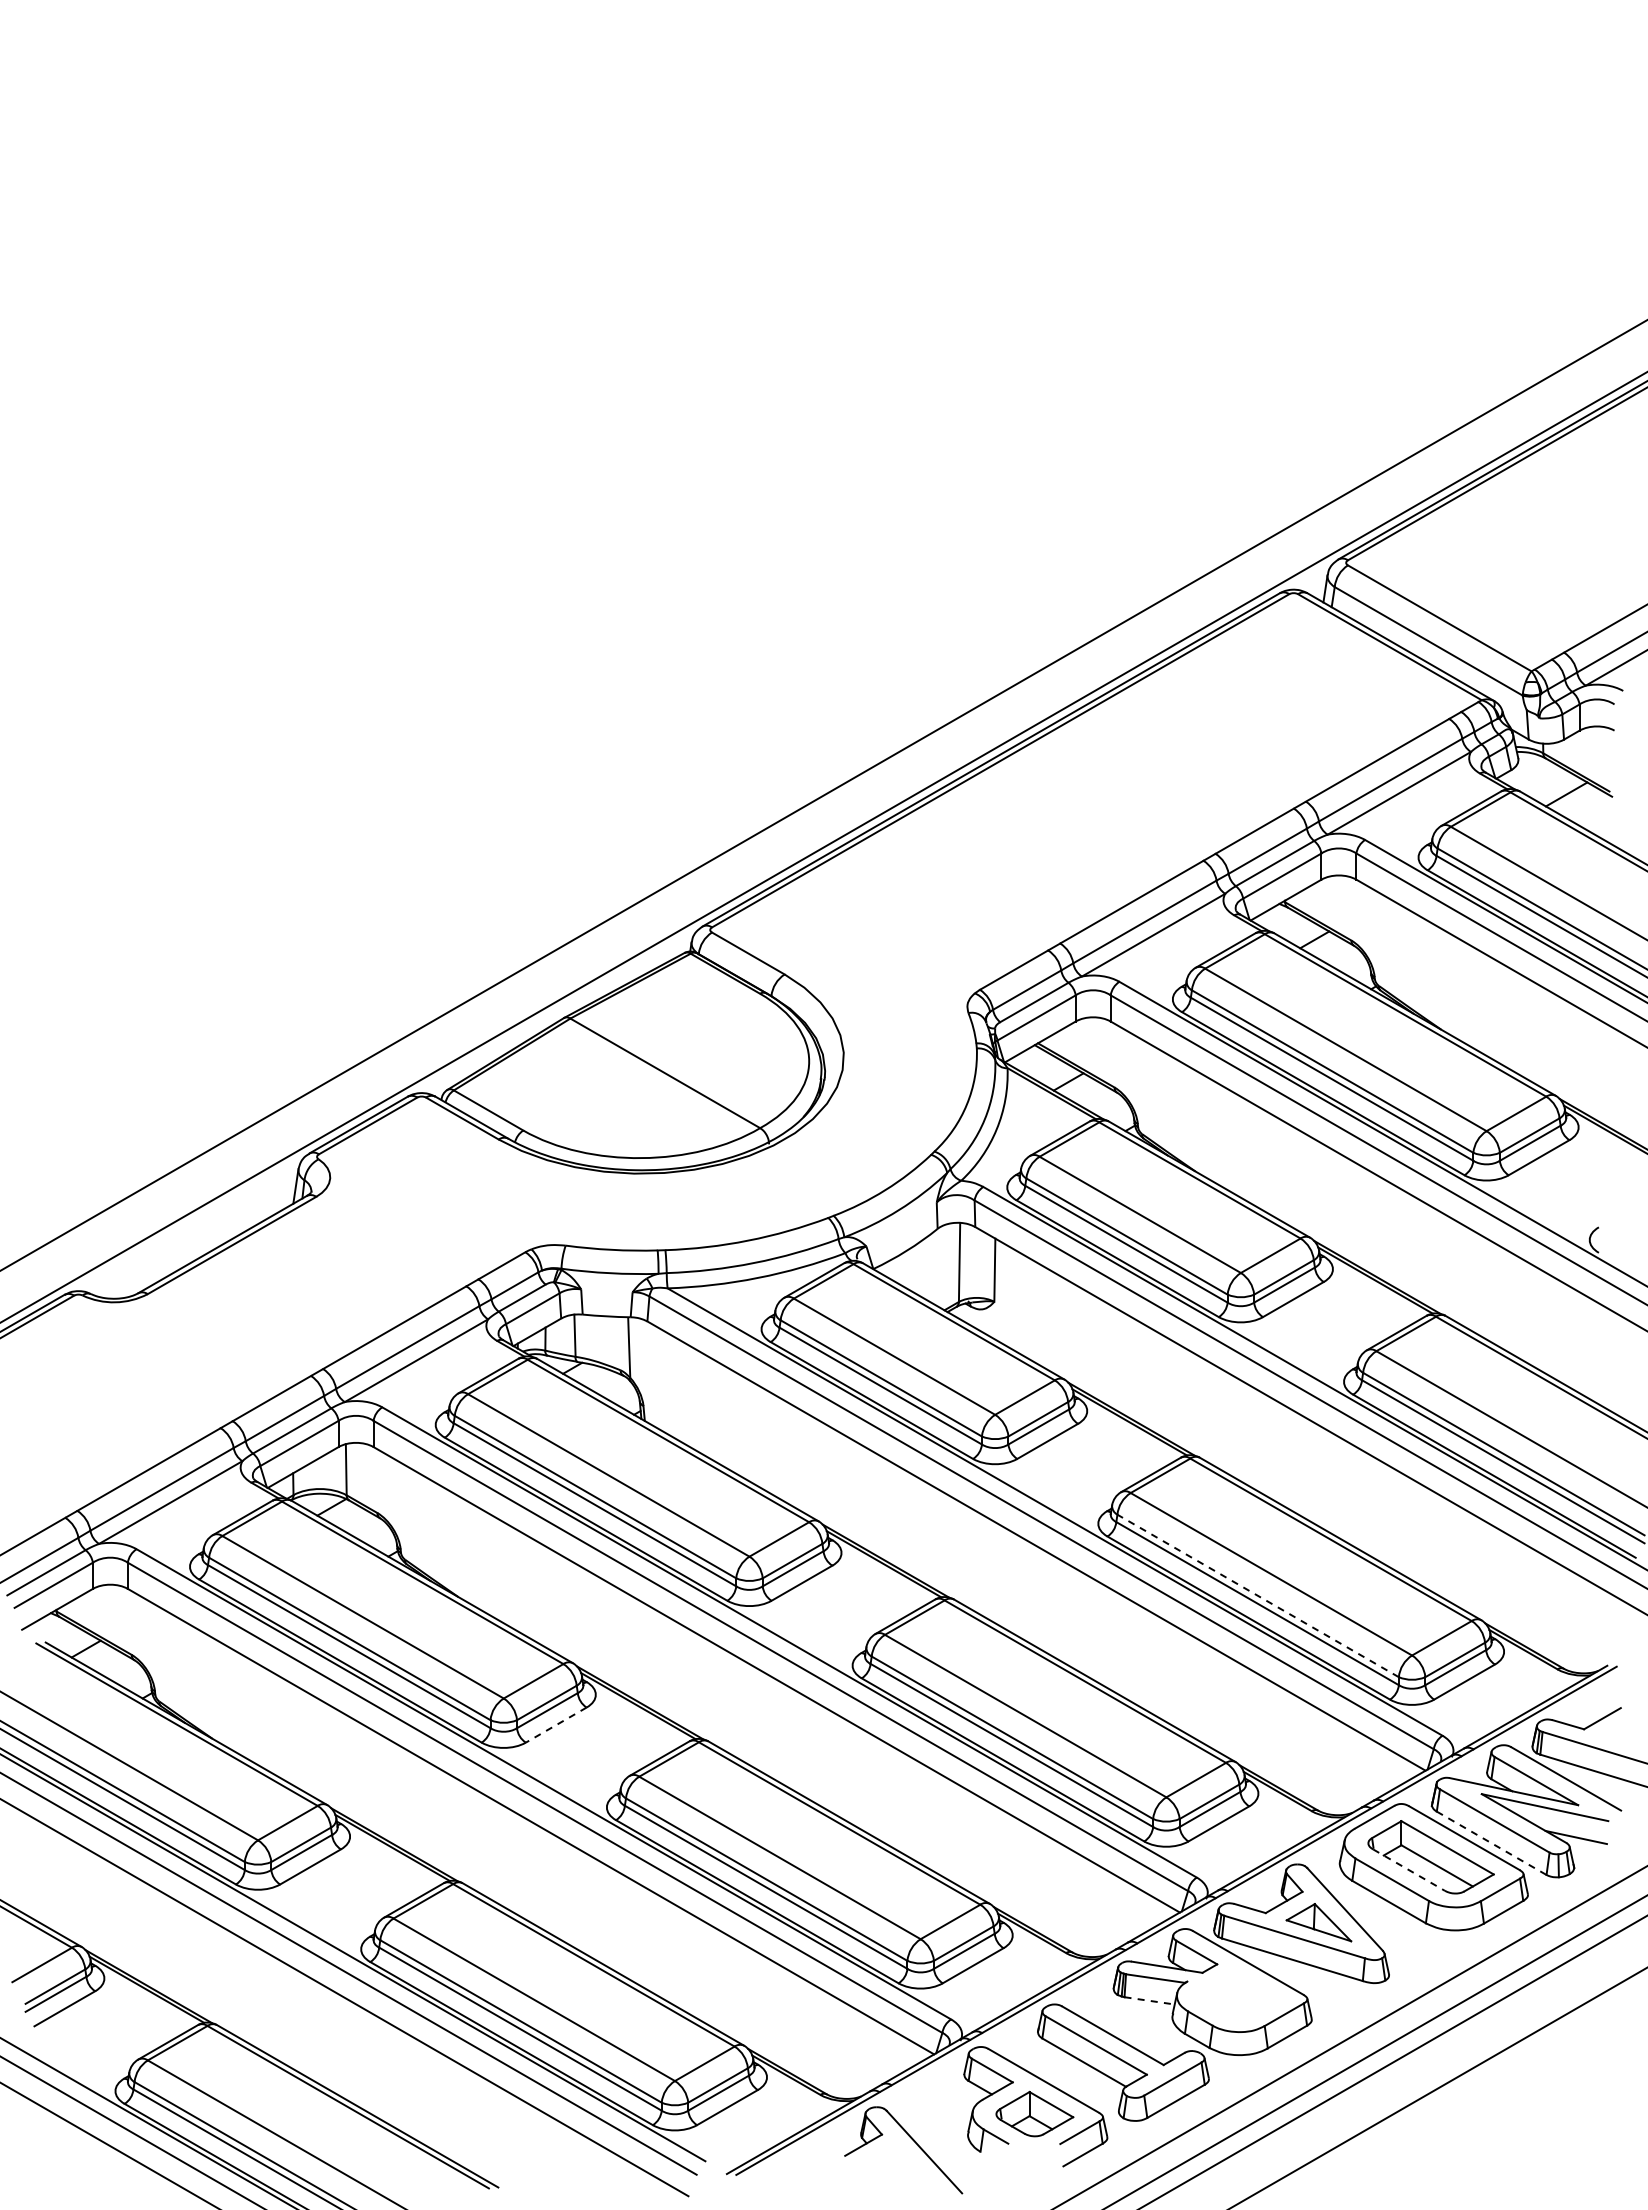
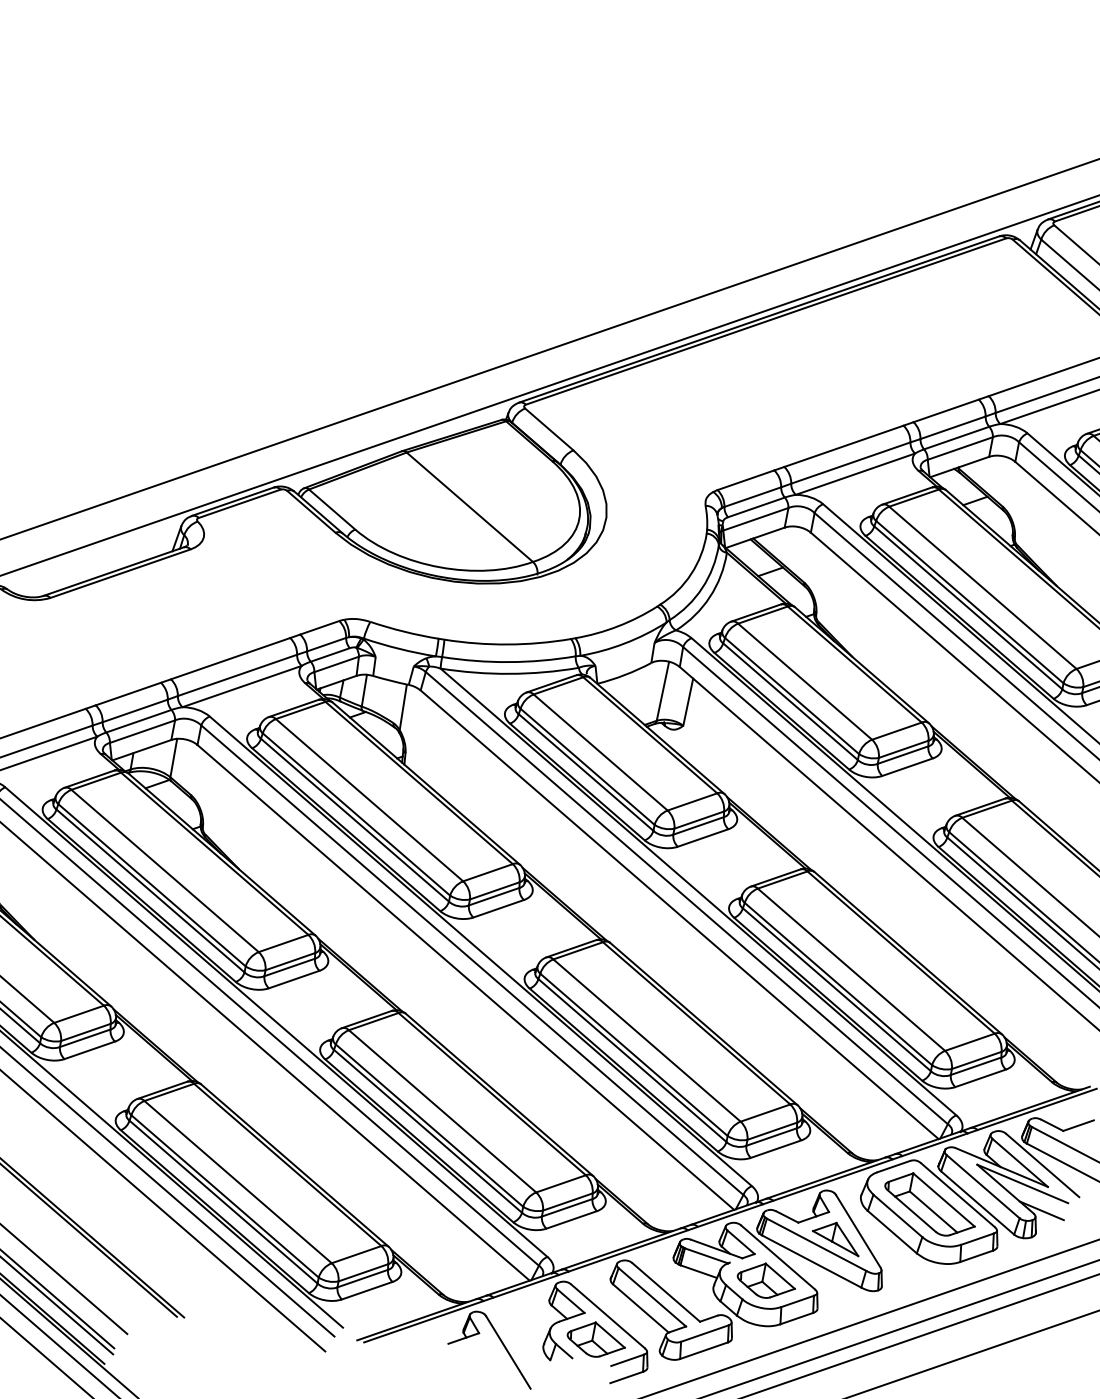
line: (1257, 1595) -> (838, 983), dashed -> solid
line: (555, 1725) -> (293, 979), dashed -> solid
line: (1492, 1843) -> (978, 1203), dashed -> solid
line: (1409, 1870) -> (912, 1211), dashed -> solid
part: (1239, 1996) -> (766, 1281), added
line: (1150, 2000) -> (699, 1271), dashed -> solid

